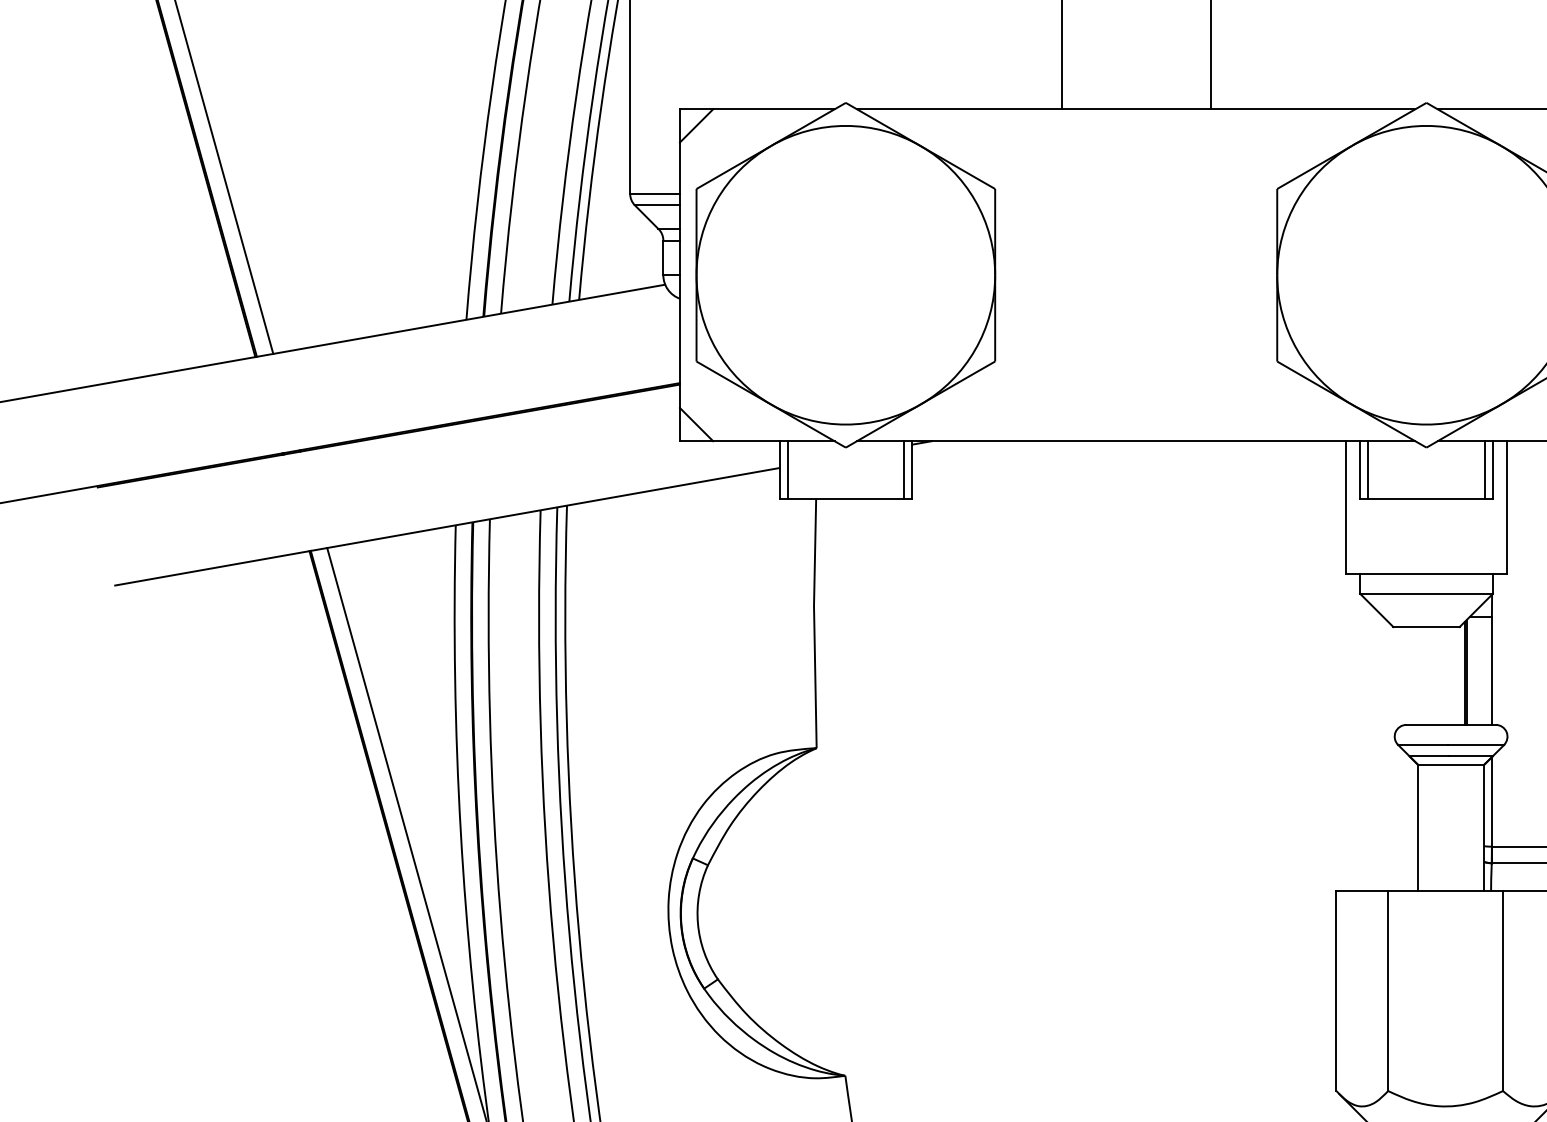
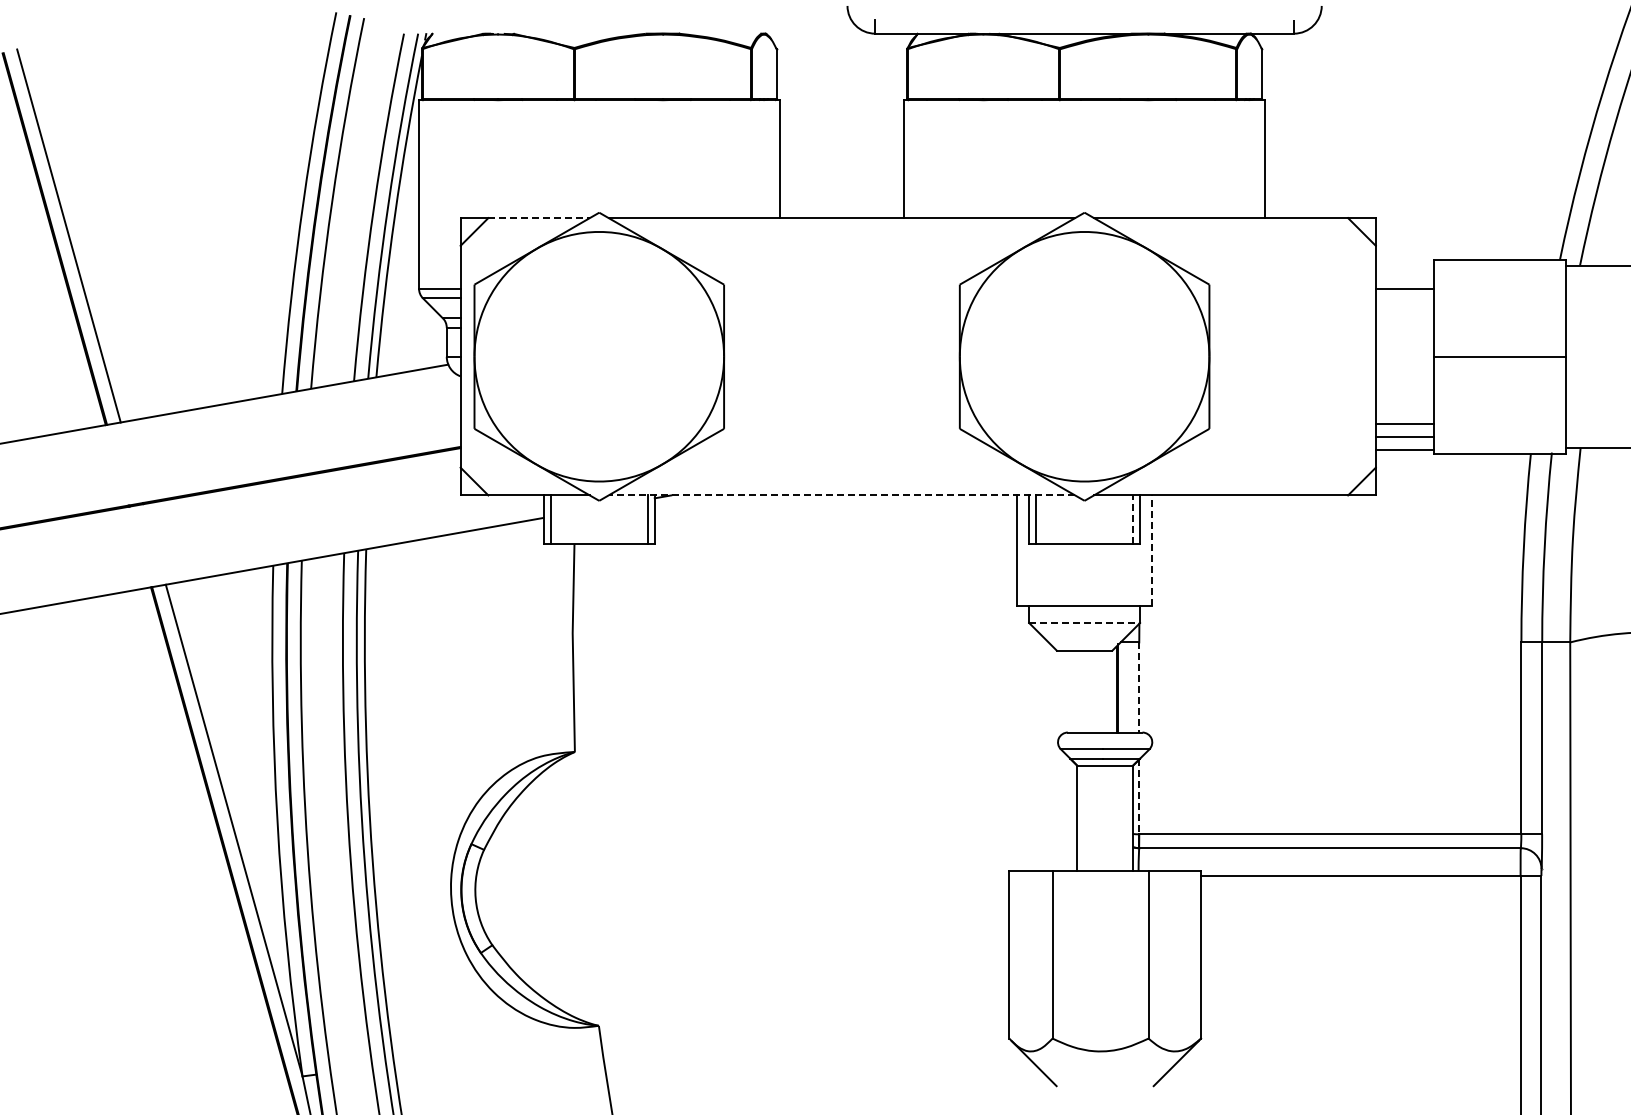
line: (774, 109) -> (539, 218), solid -> dashed
line: (1135, 441) -> (841, 495), solid -> dashed
line: (1485, 469) -> (1133, 519), solid -> dashed
line: (1507, 507) -> (1152, 550), solid -> dashed
line: (1427, 594) -> (1085, 623), solid -> dashed
line: (1492, 670) -> (1139, 687), solid -> dashed
line: (1492, 802) -> (1139, 797), solid -> dashed

